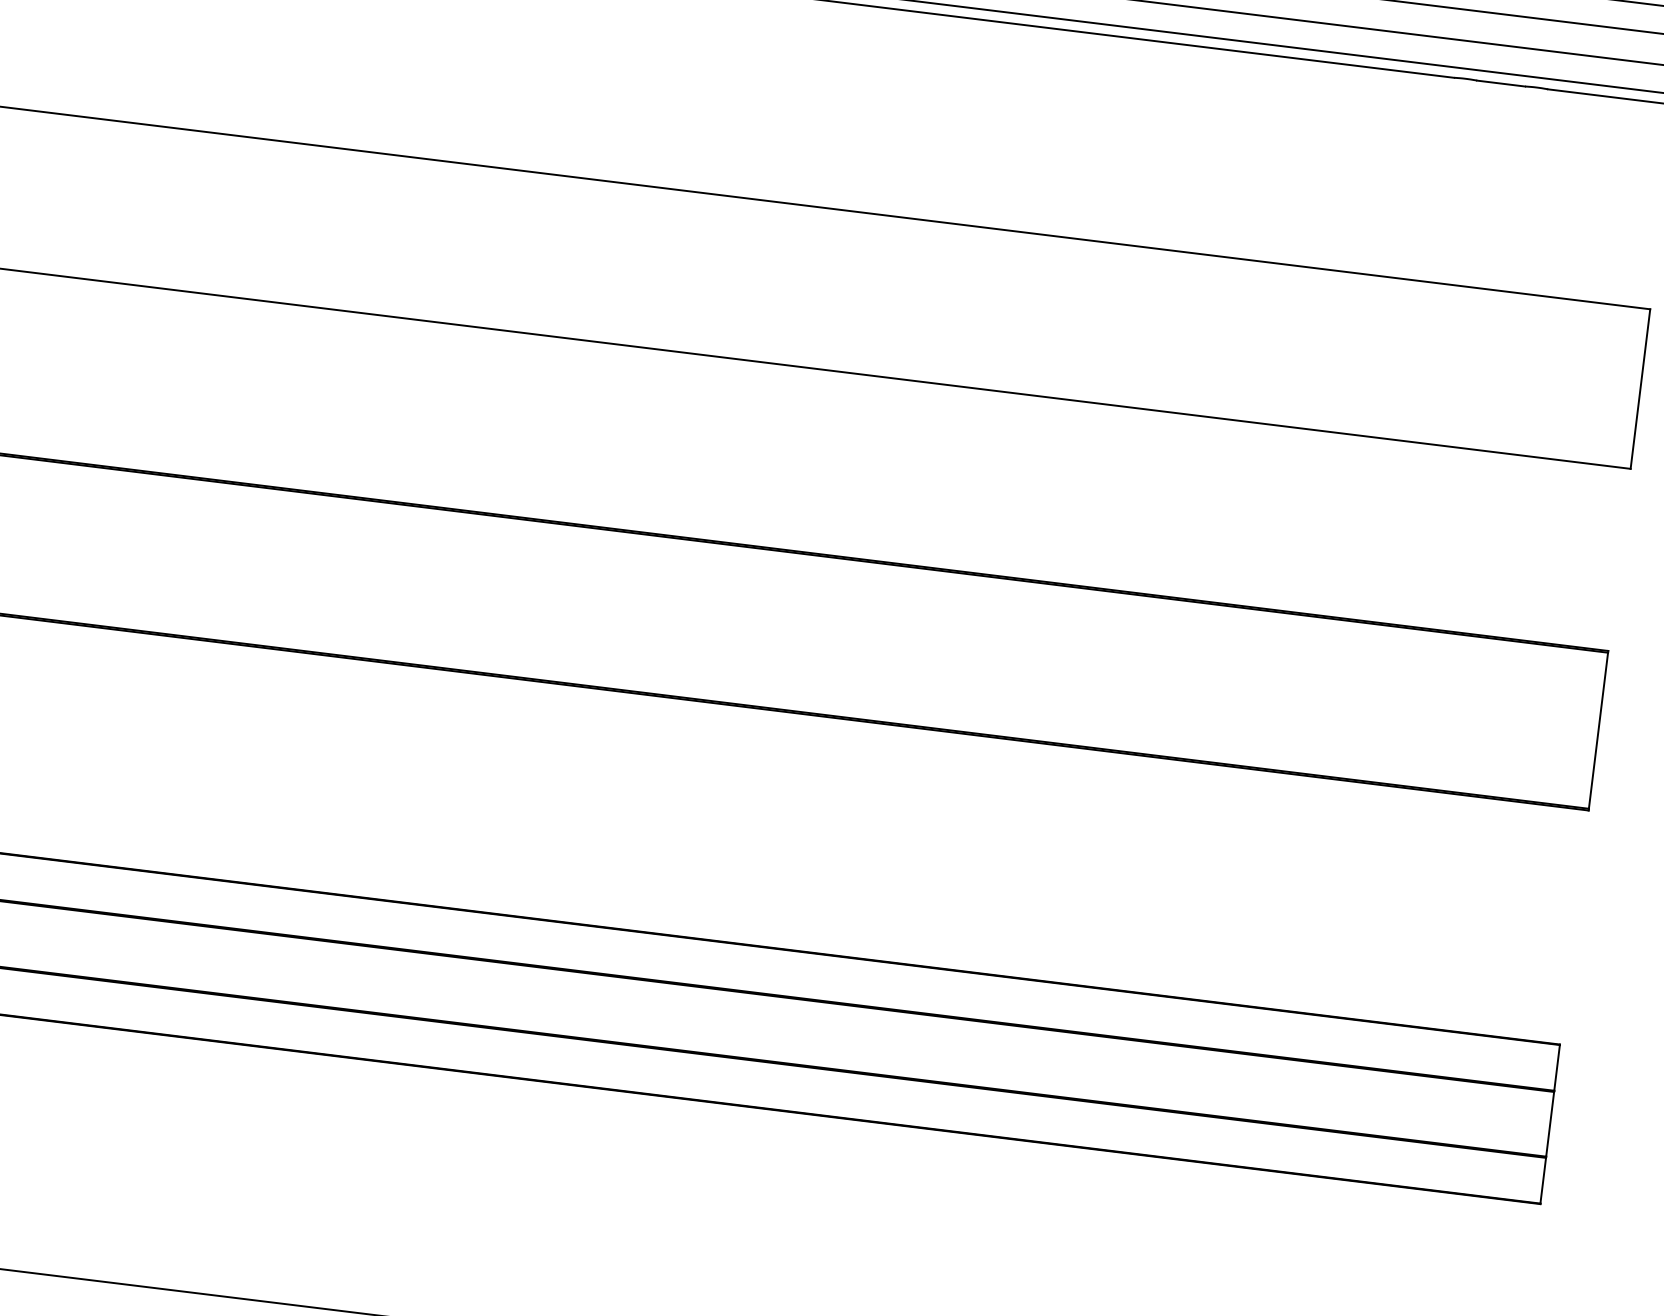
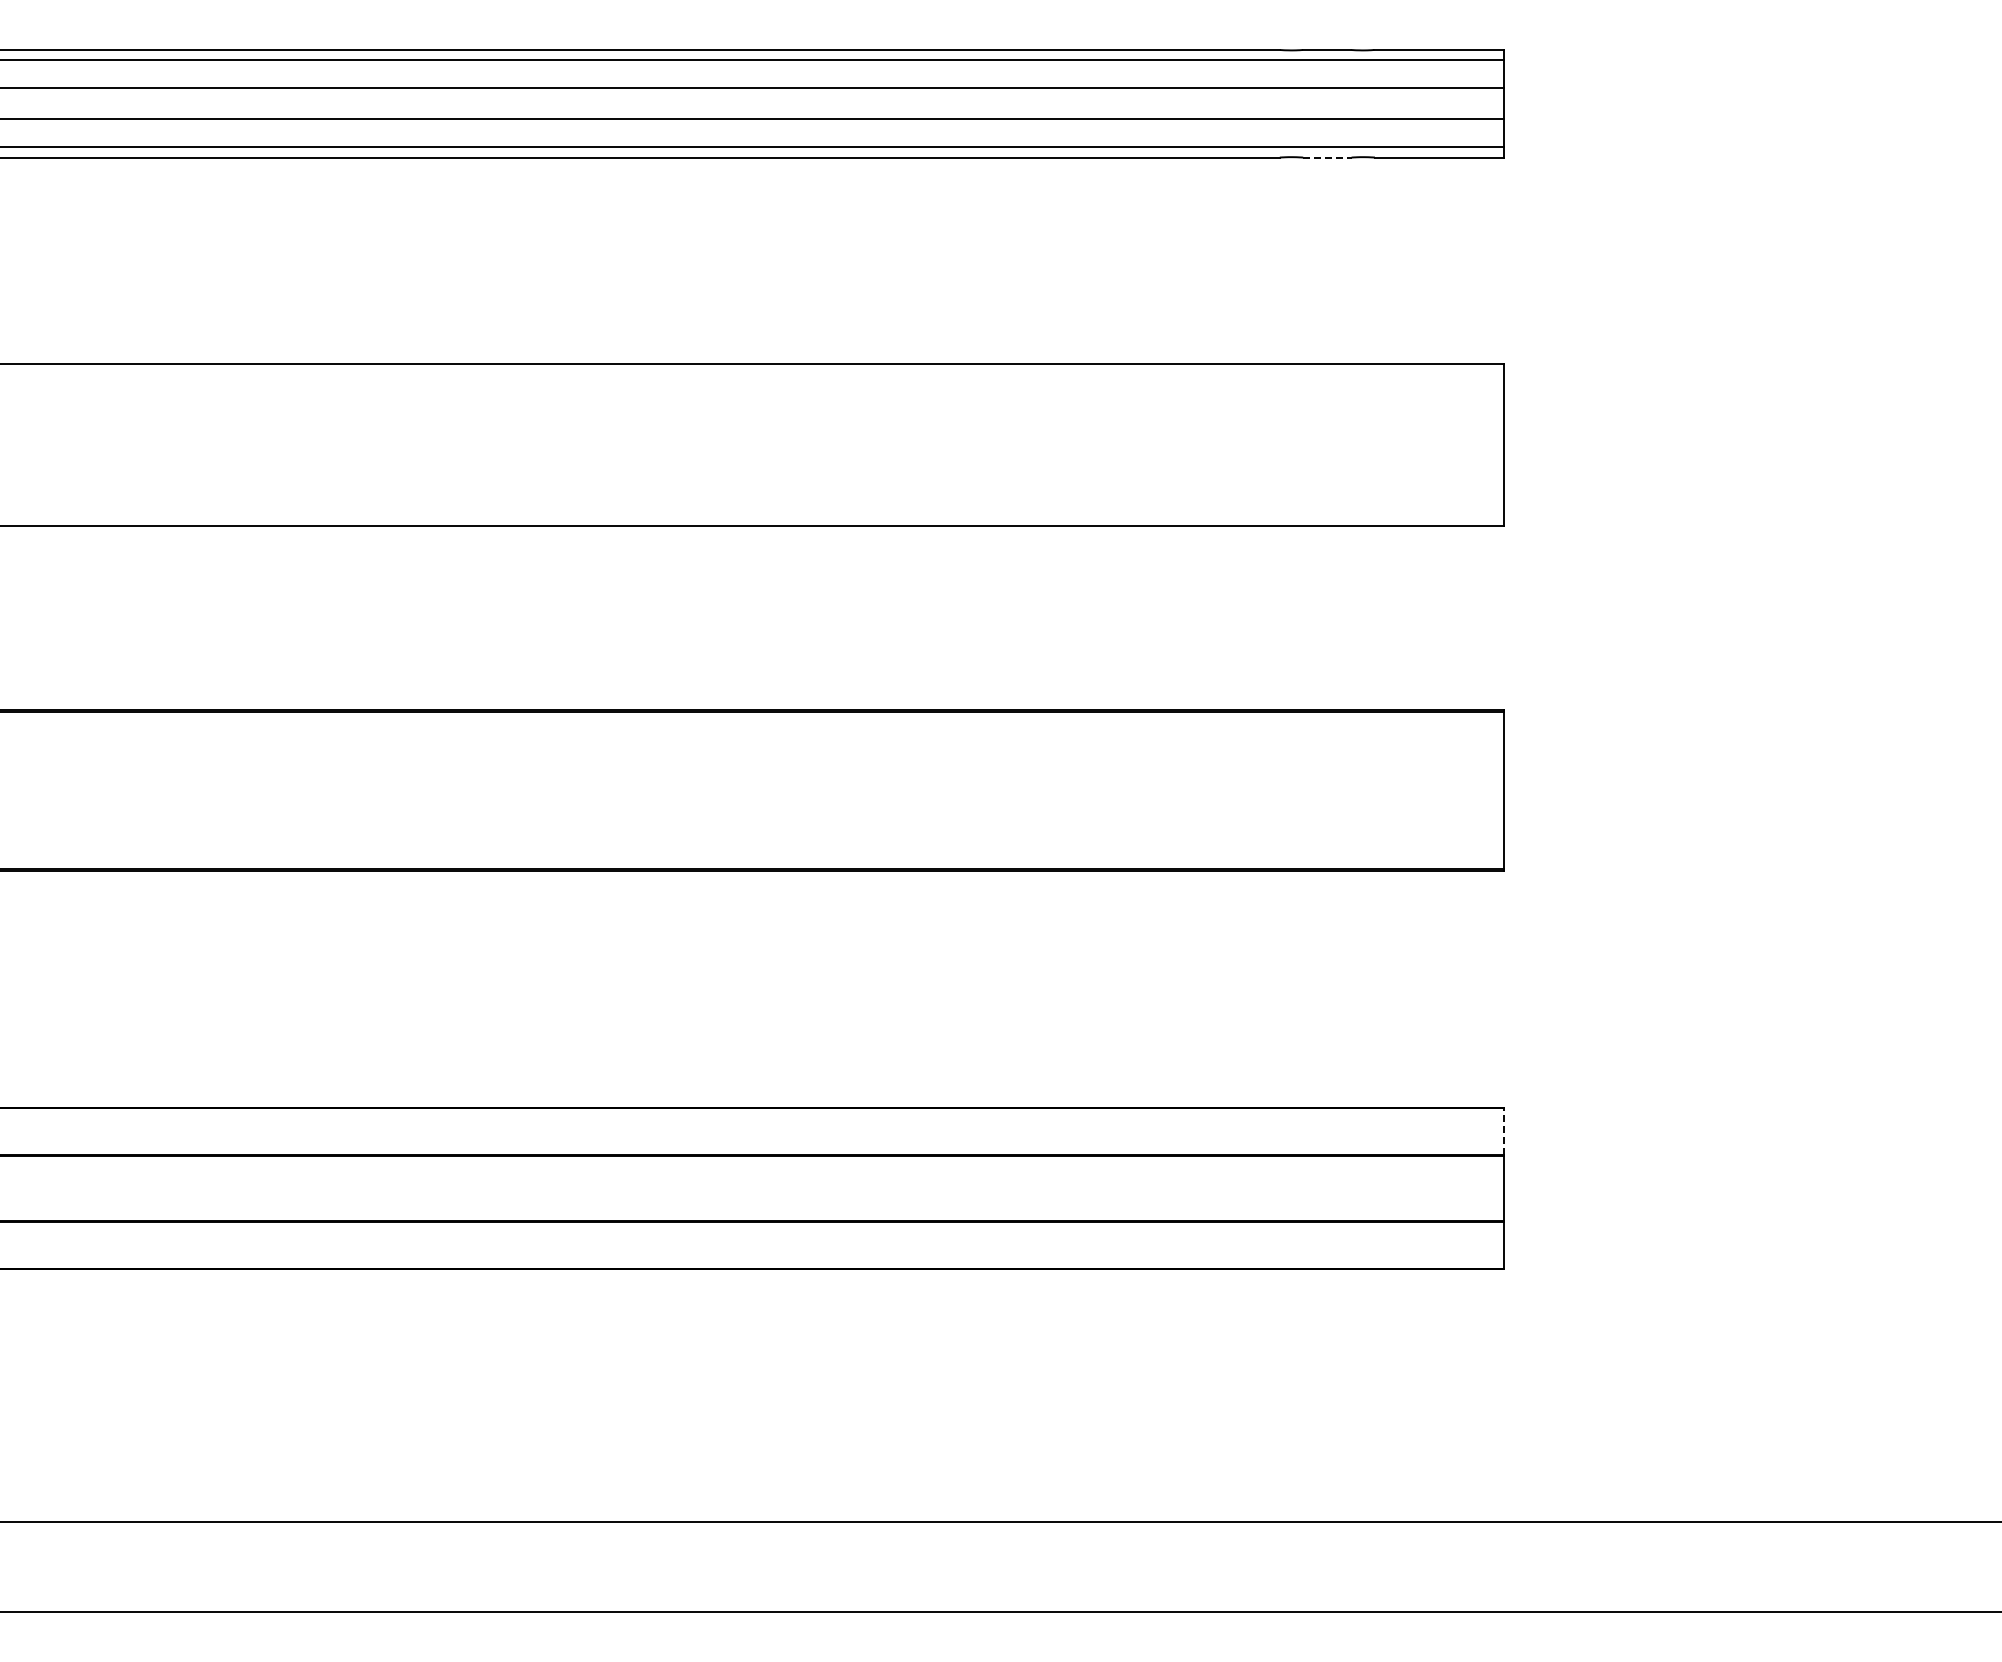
line: (1501, 83) -> (1327, 157), solid -> dashed
line: (1557, 1066) -> (1503, 1130), solid -> dashed

